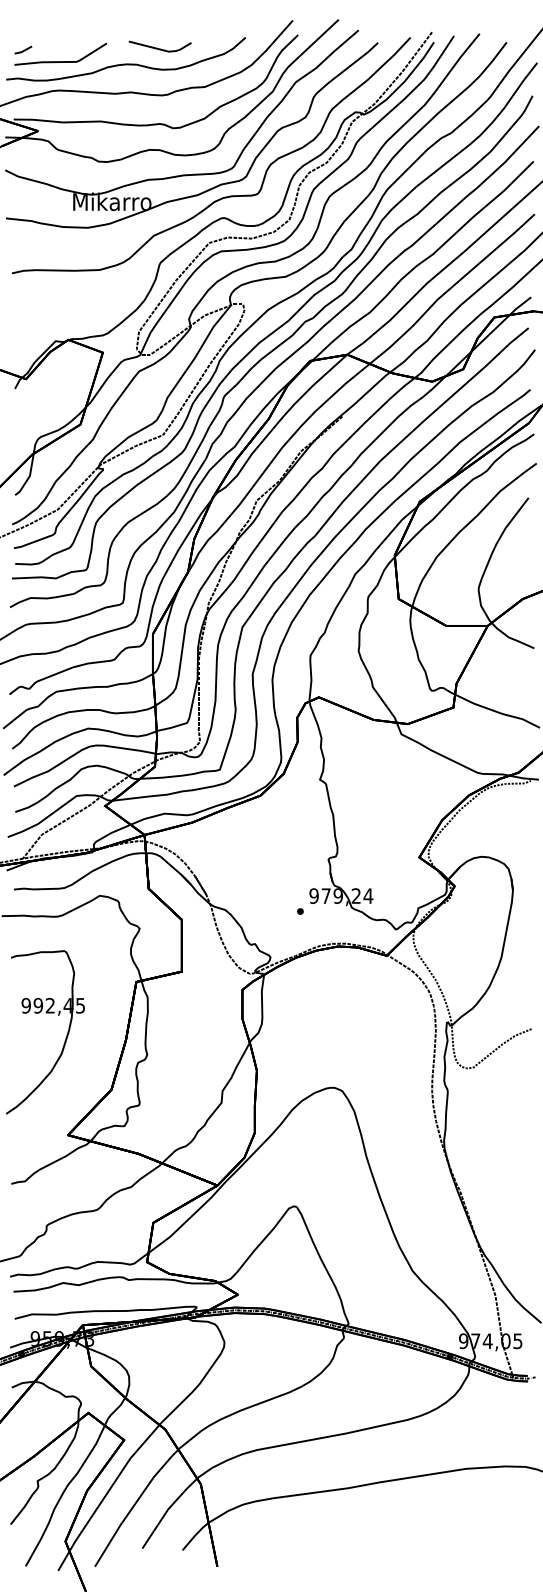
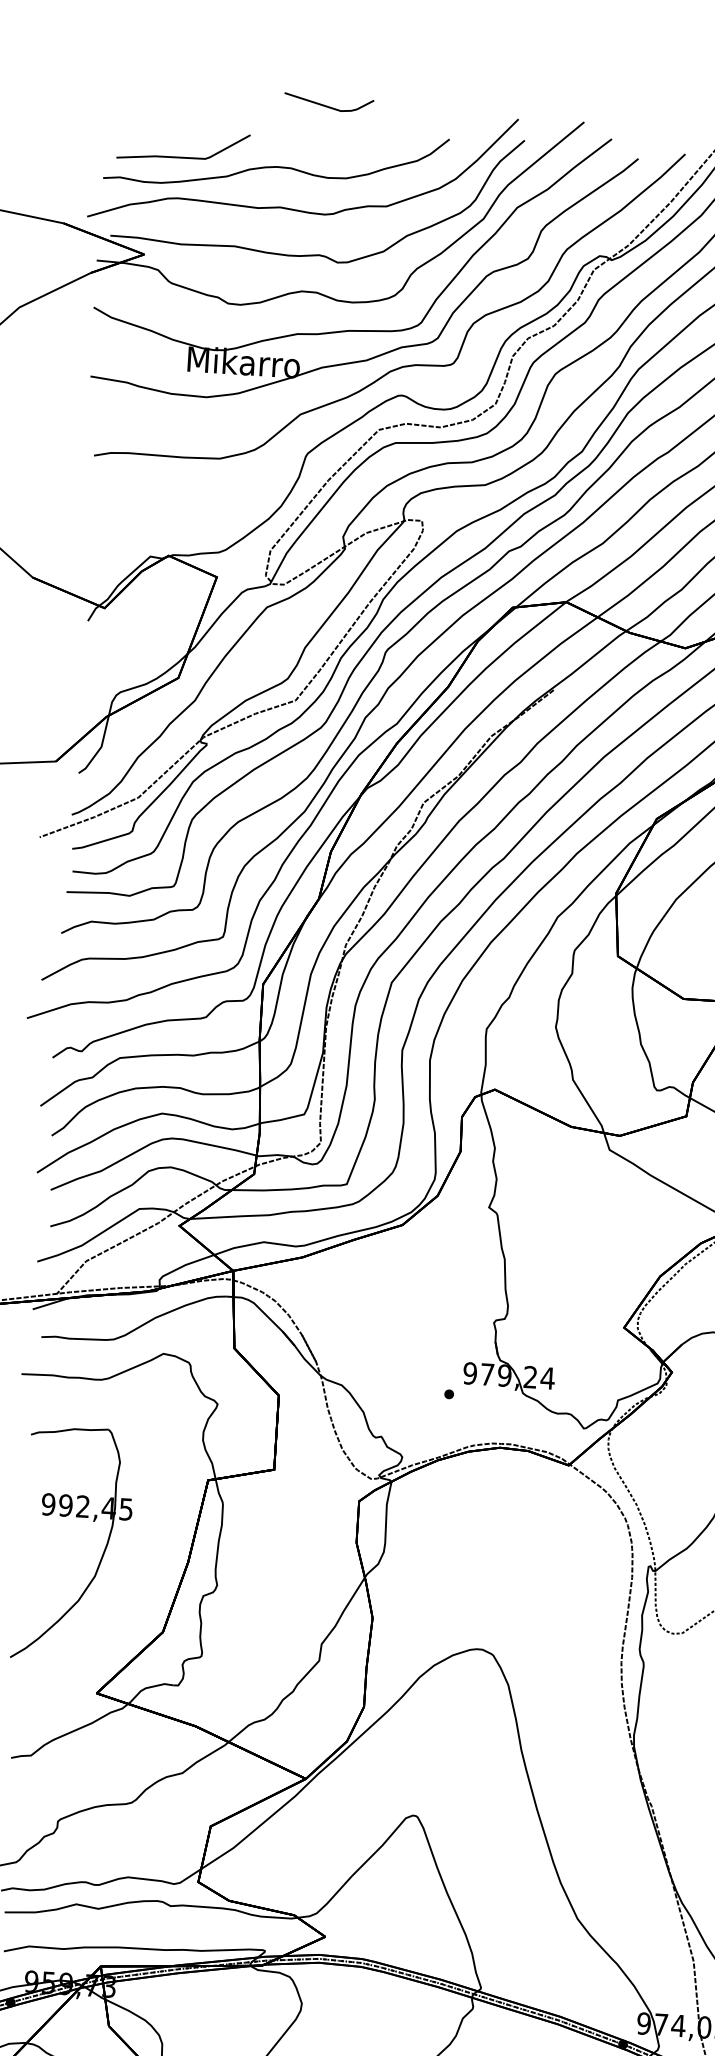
line: (159, 48) -> (327, 105), moved
line: (24, 49) -> (132, 136), removed

